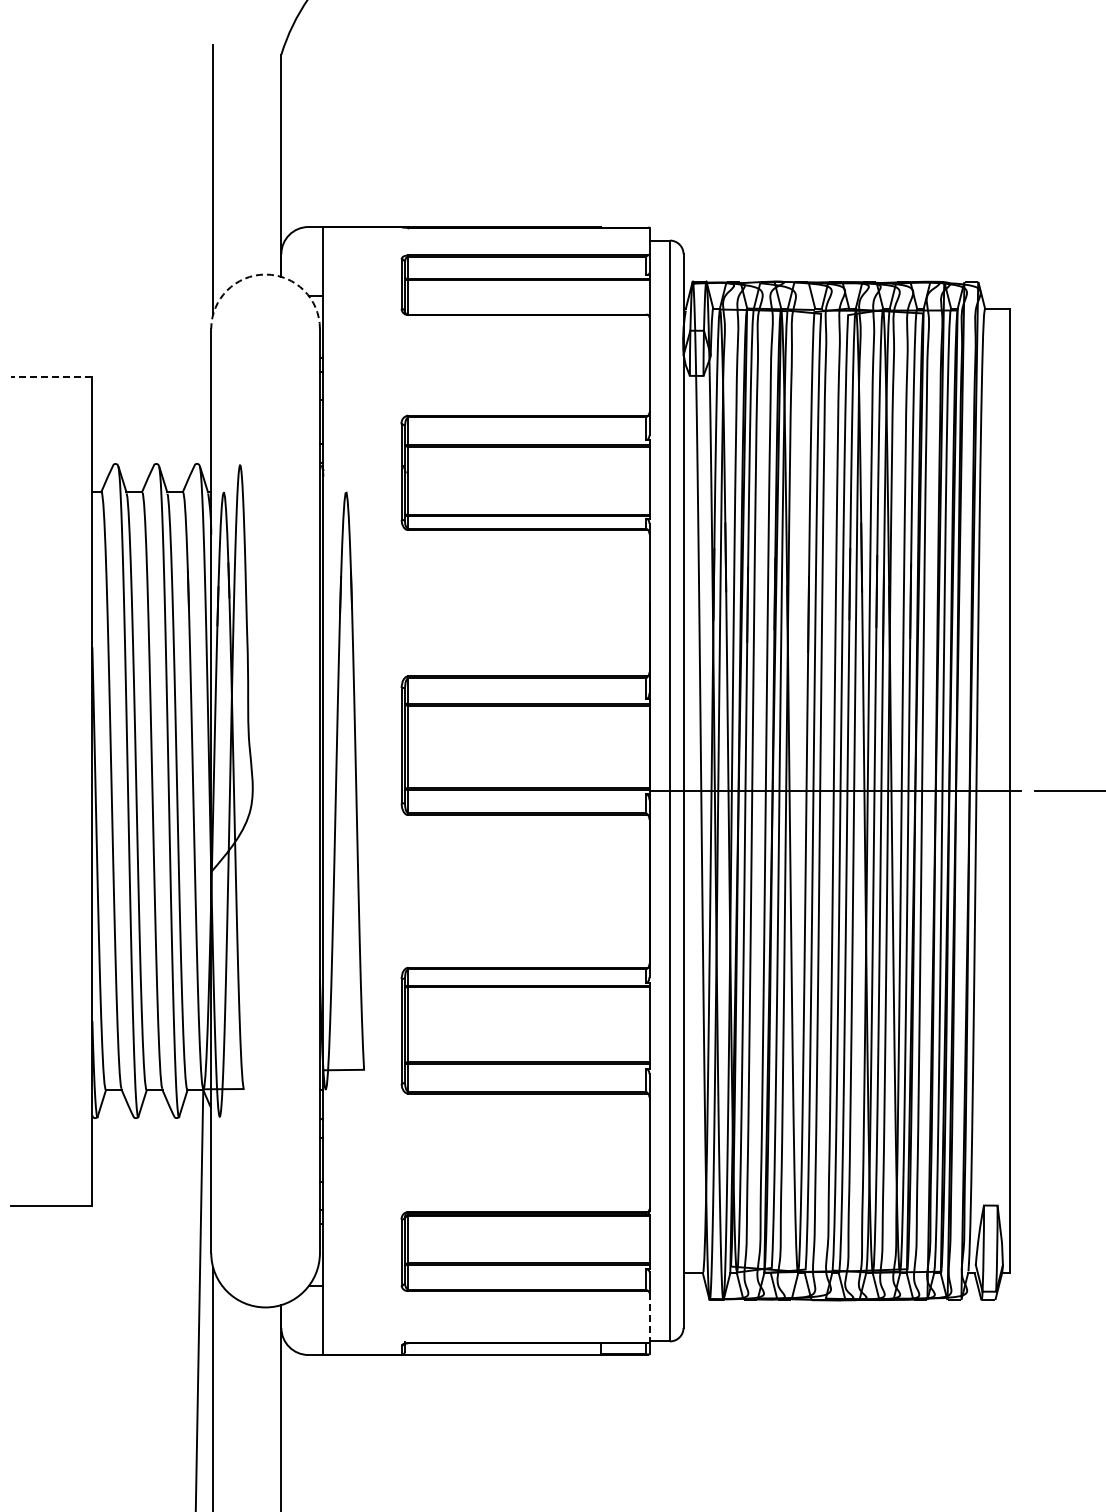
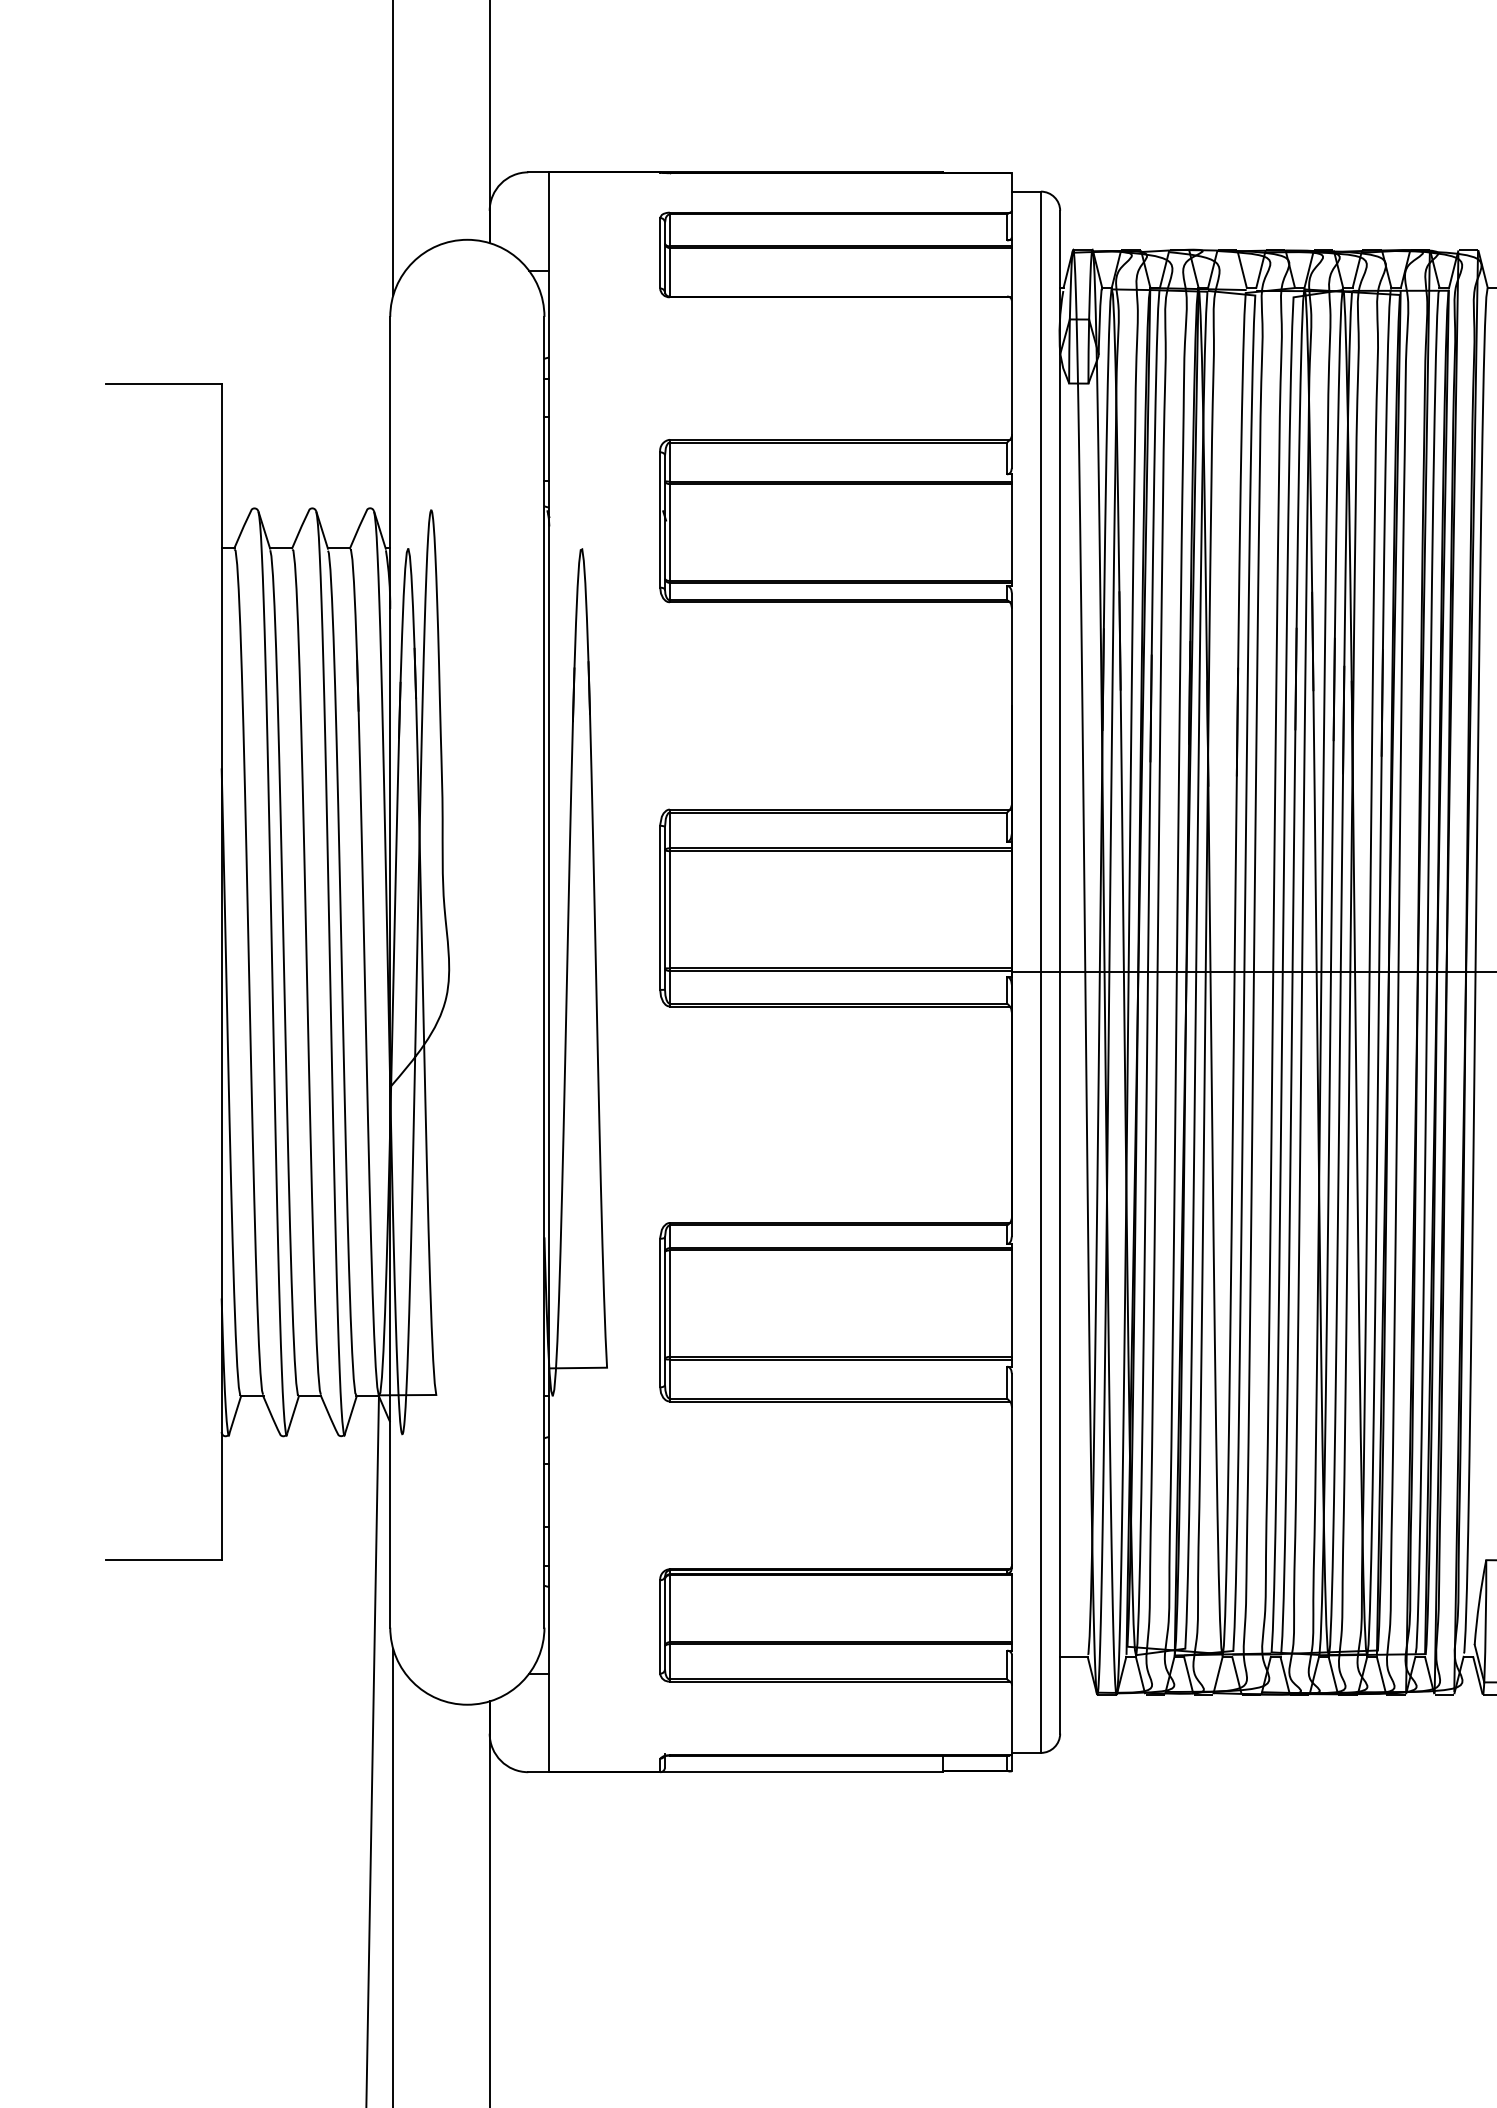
arc: (265, 274) -> (467, 239), dashed -> solid
line: (51, 376) -> (163, 384), dashed -> solid
line: (649, 1317) -> (1011, 1718), dashed -> solid

